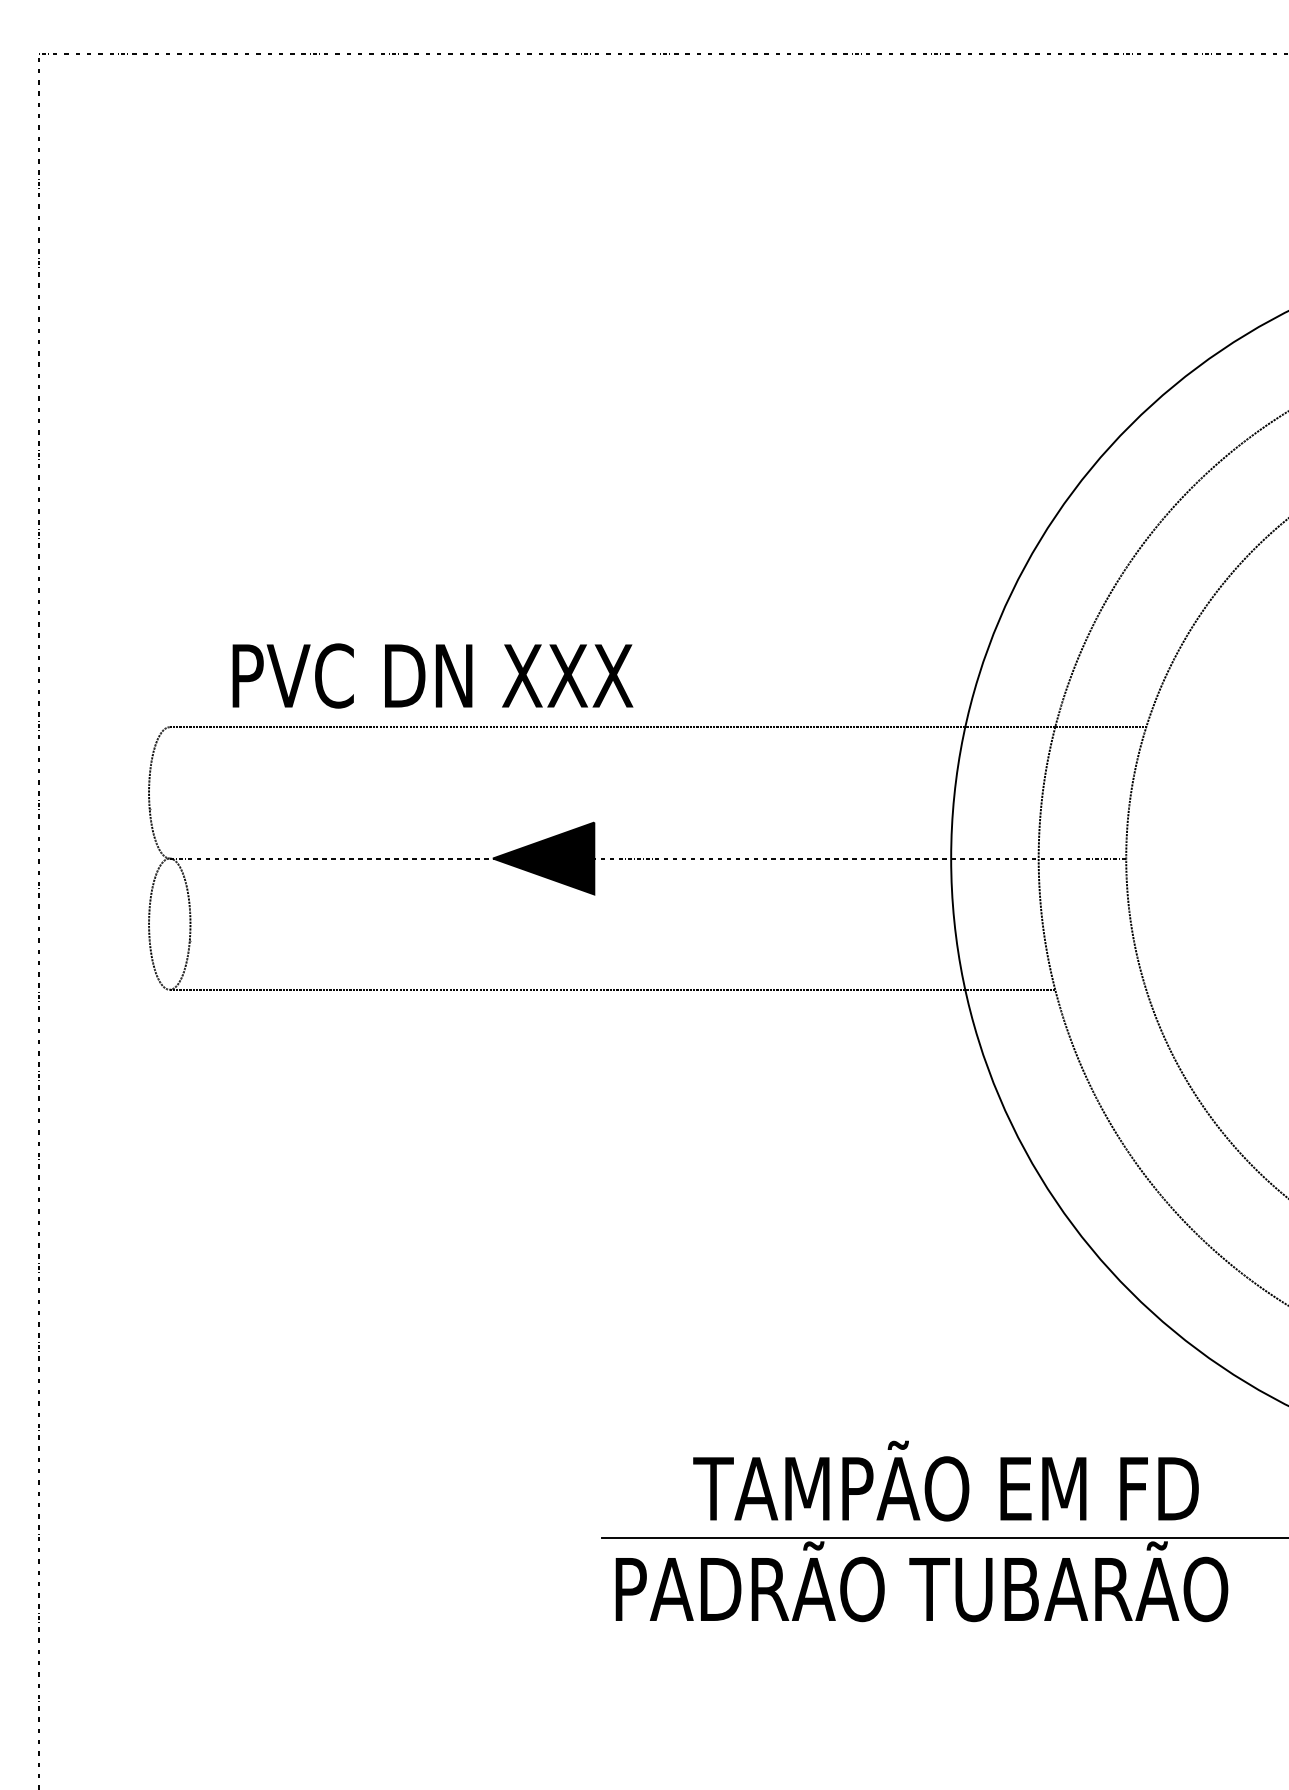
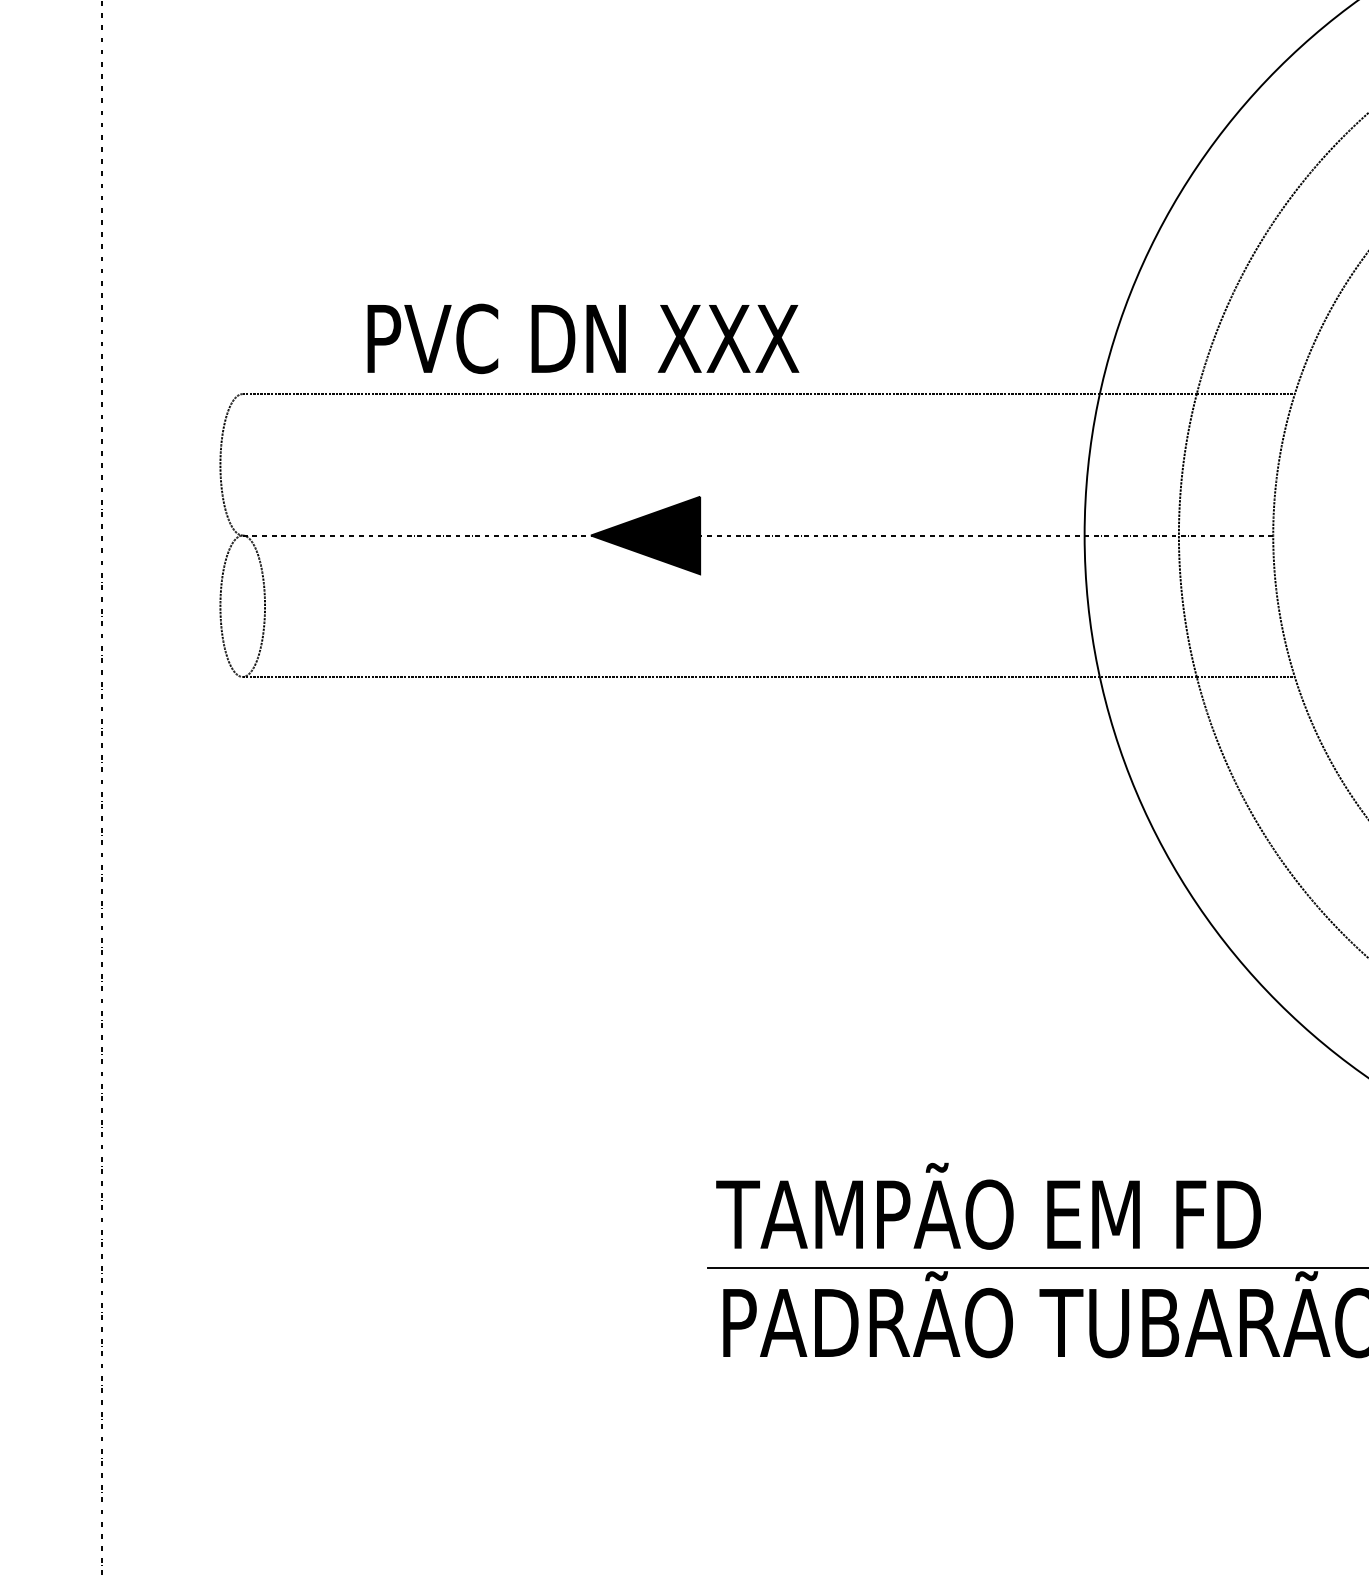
text: (432, 675) -> (582, 338), moved
line: (1100, 989) -> (1245, 676), added
text: (945, 1480) -> (988, 1205), moved

